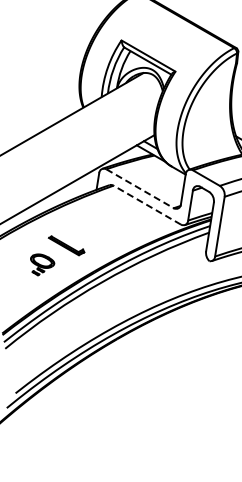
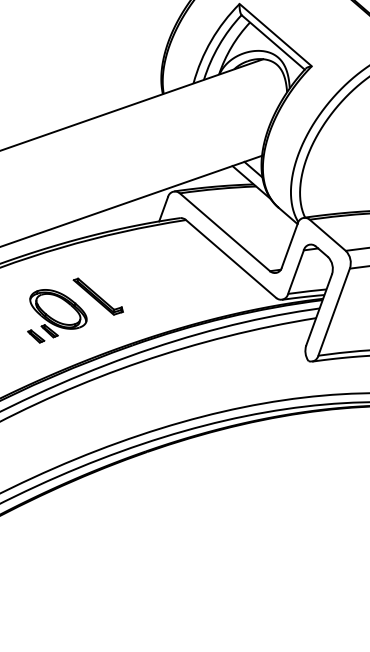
line: (140, 188) -> (225, 232), dashed -> solid
line: (147, 205) -> (231, 259), dashed -> solid
part: (42, 264) -> (56, 318), size x1.67

